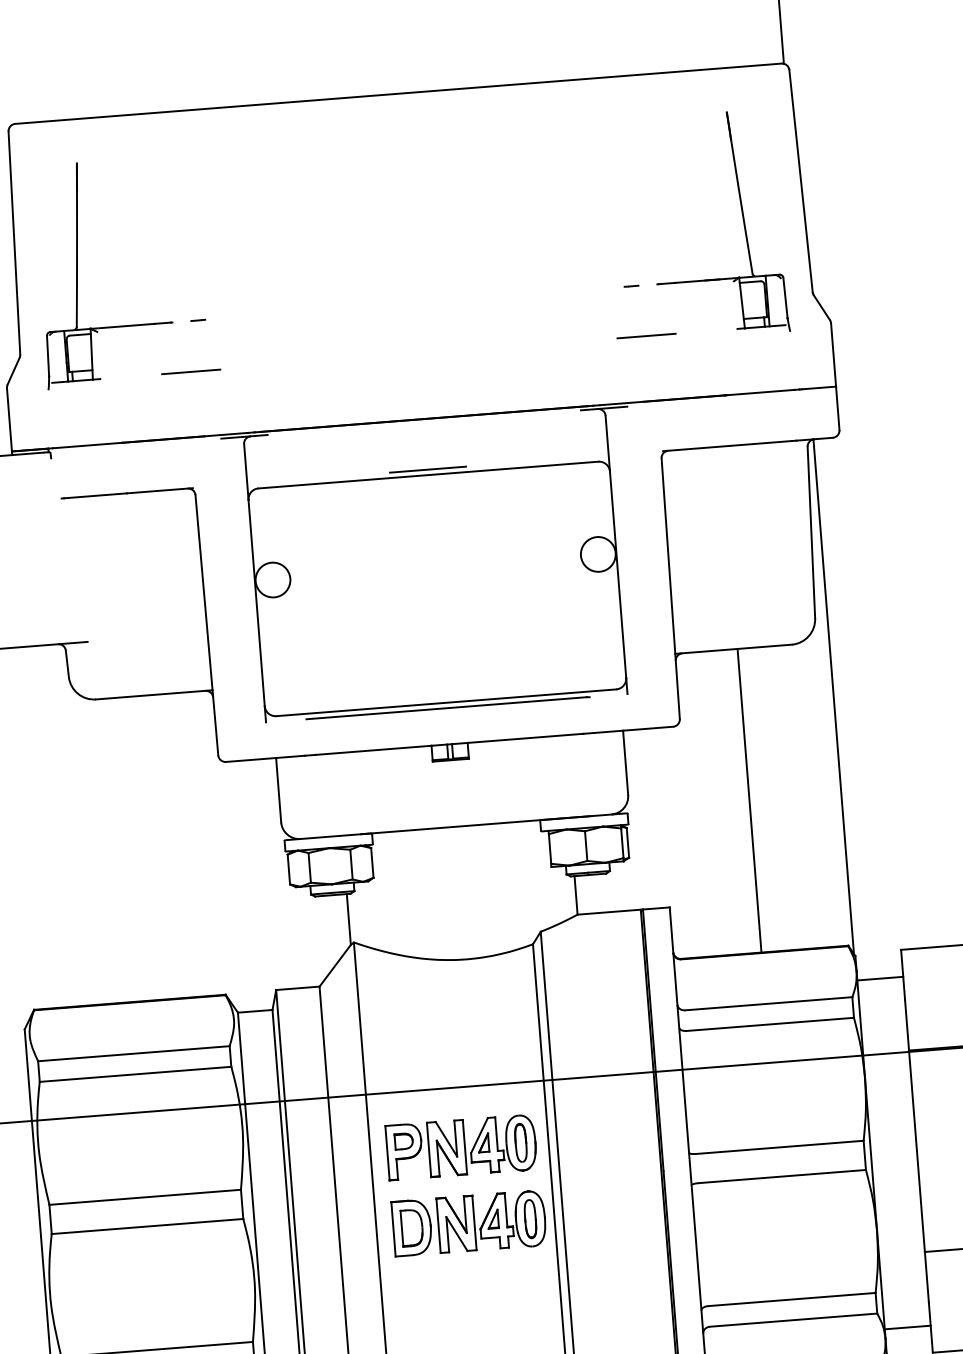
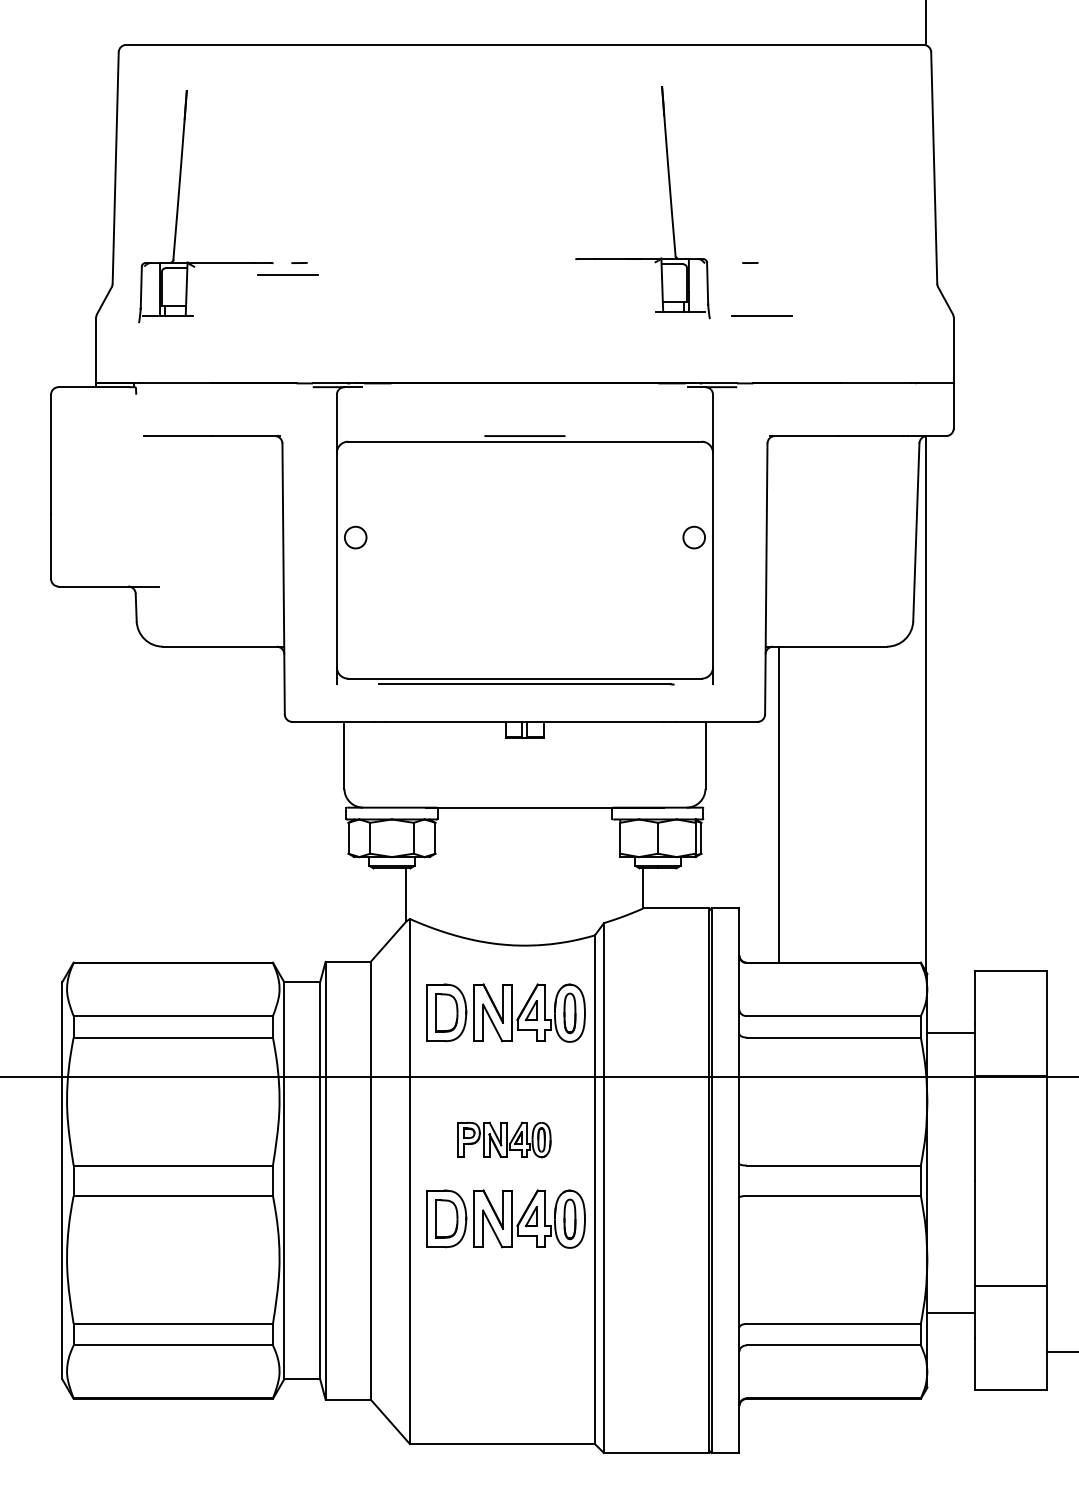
part: (742, 219) -> (669, 198), moved
line: (190, 371) -> (287, 274), moved
circle: (598, 554) -> (694, 537), size x0.6
circle: (272, 579) -> (355, 537), size x0.6
line: (749, 800) -> (778, 804), moved
line: (880, 978) -> (951, 1033), moved
part: (452, 1025) -> (505, 1012), added
part: (461, 1147) -> (504, 1139), size x0.6
line: (907, 1327) -> (951, 1313), moved

